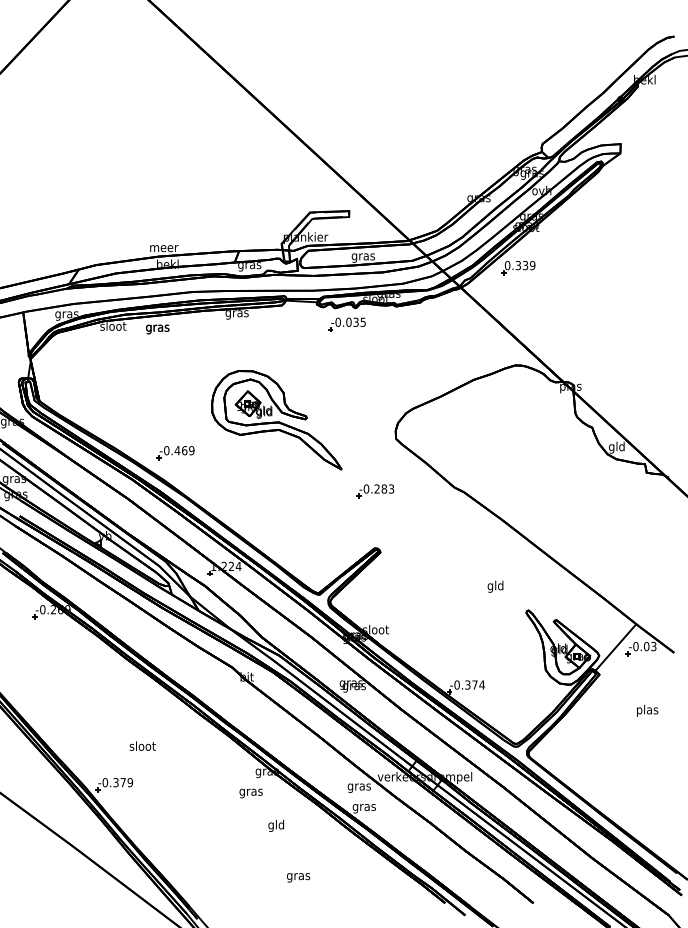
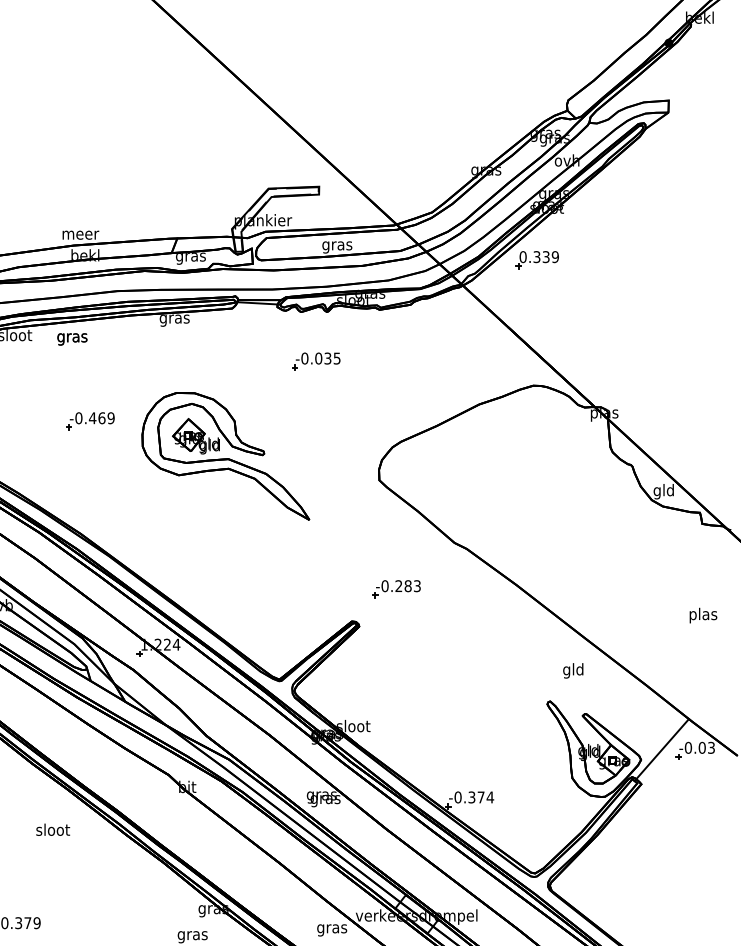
part: (346, 324) -> (315, 361), moved
part: (175, 453) -> (90, 421), moved
part: (375, 491) -> (396, 589), moved
text: (495, 586) -> (573, 670), moved
text: (647, 710) -> (703, 615), moved
text: (142, 745) -> (52, 828), moved

